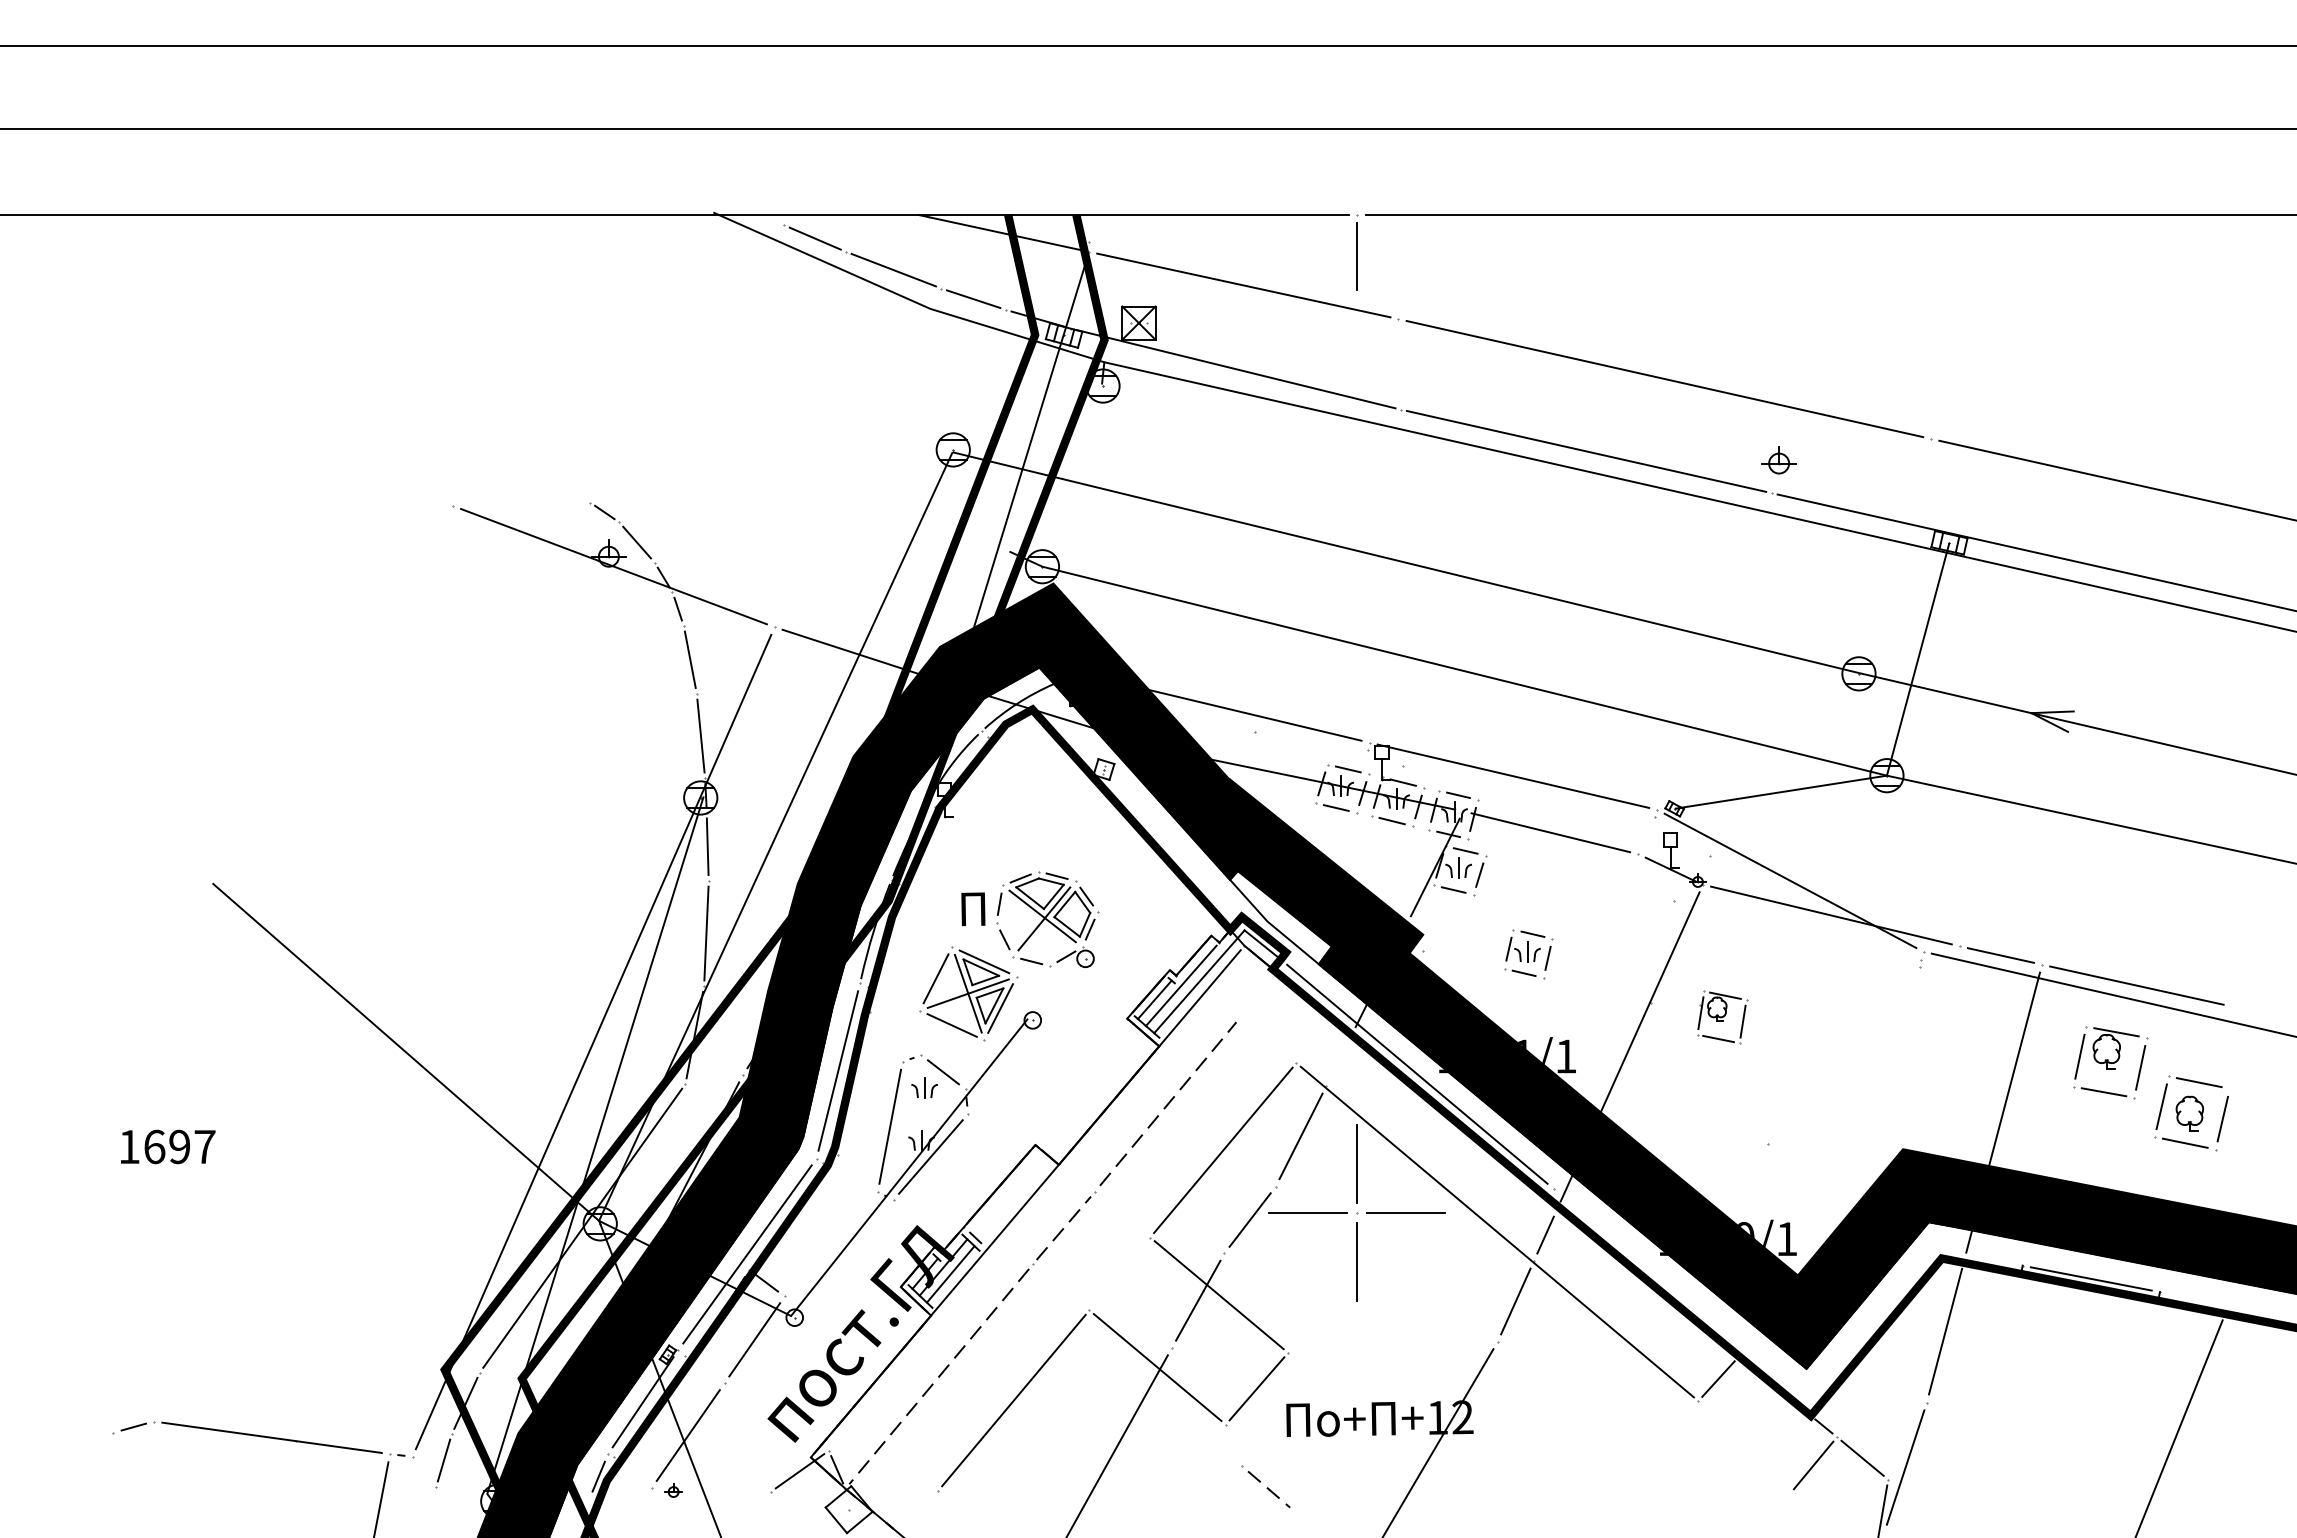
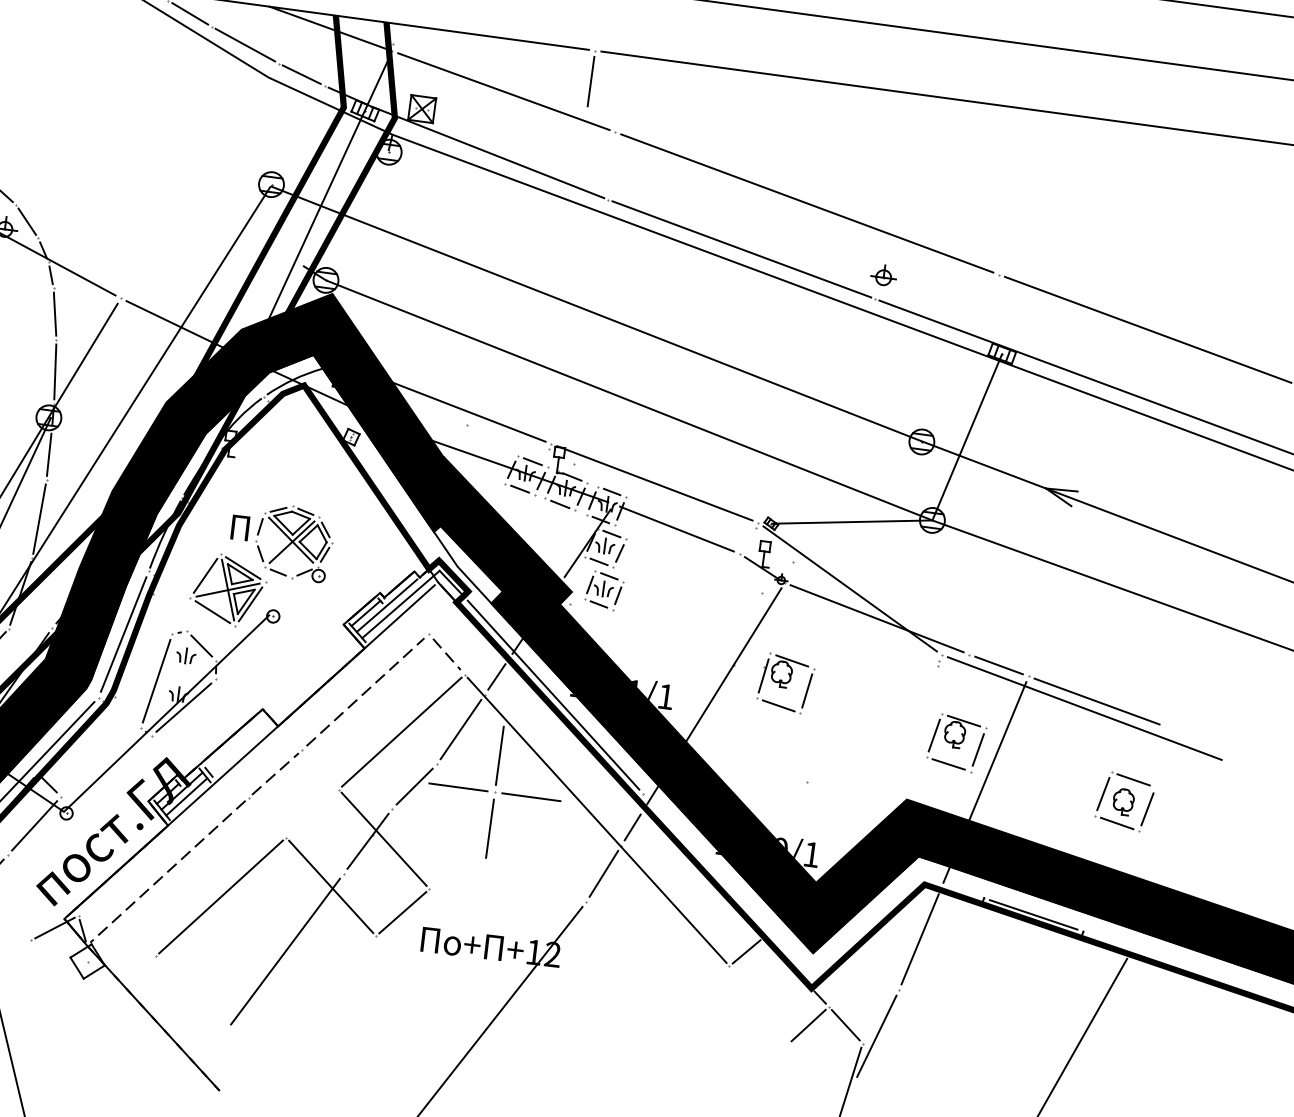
part: (1528, 954) -> (604, 590), moved
part: (1722, 1017) -> (785, 683), size x1.43
line: (1339, 1060) -> (497, 677), added
part: (2110, 1062) -> (956, 742), moved
part: (1265, 1486) -> (444, 651), moved

